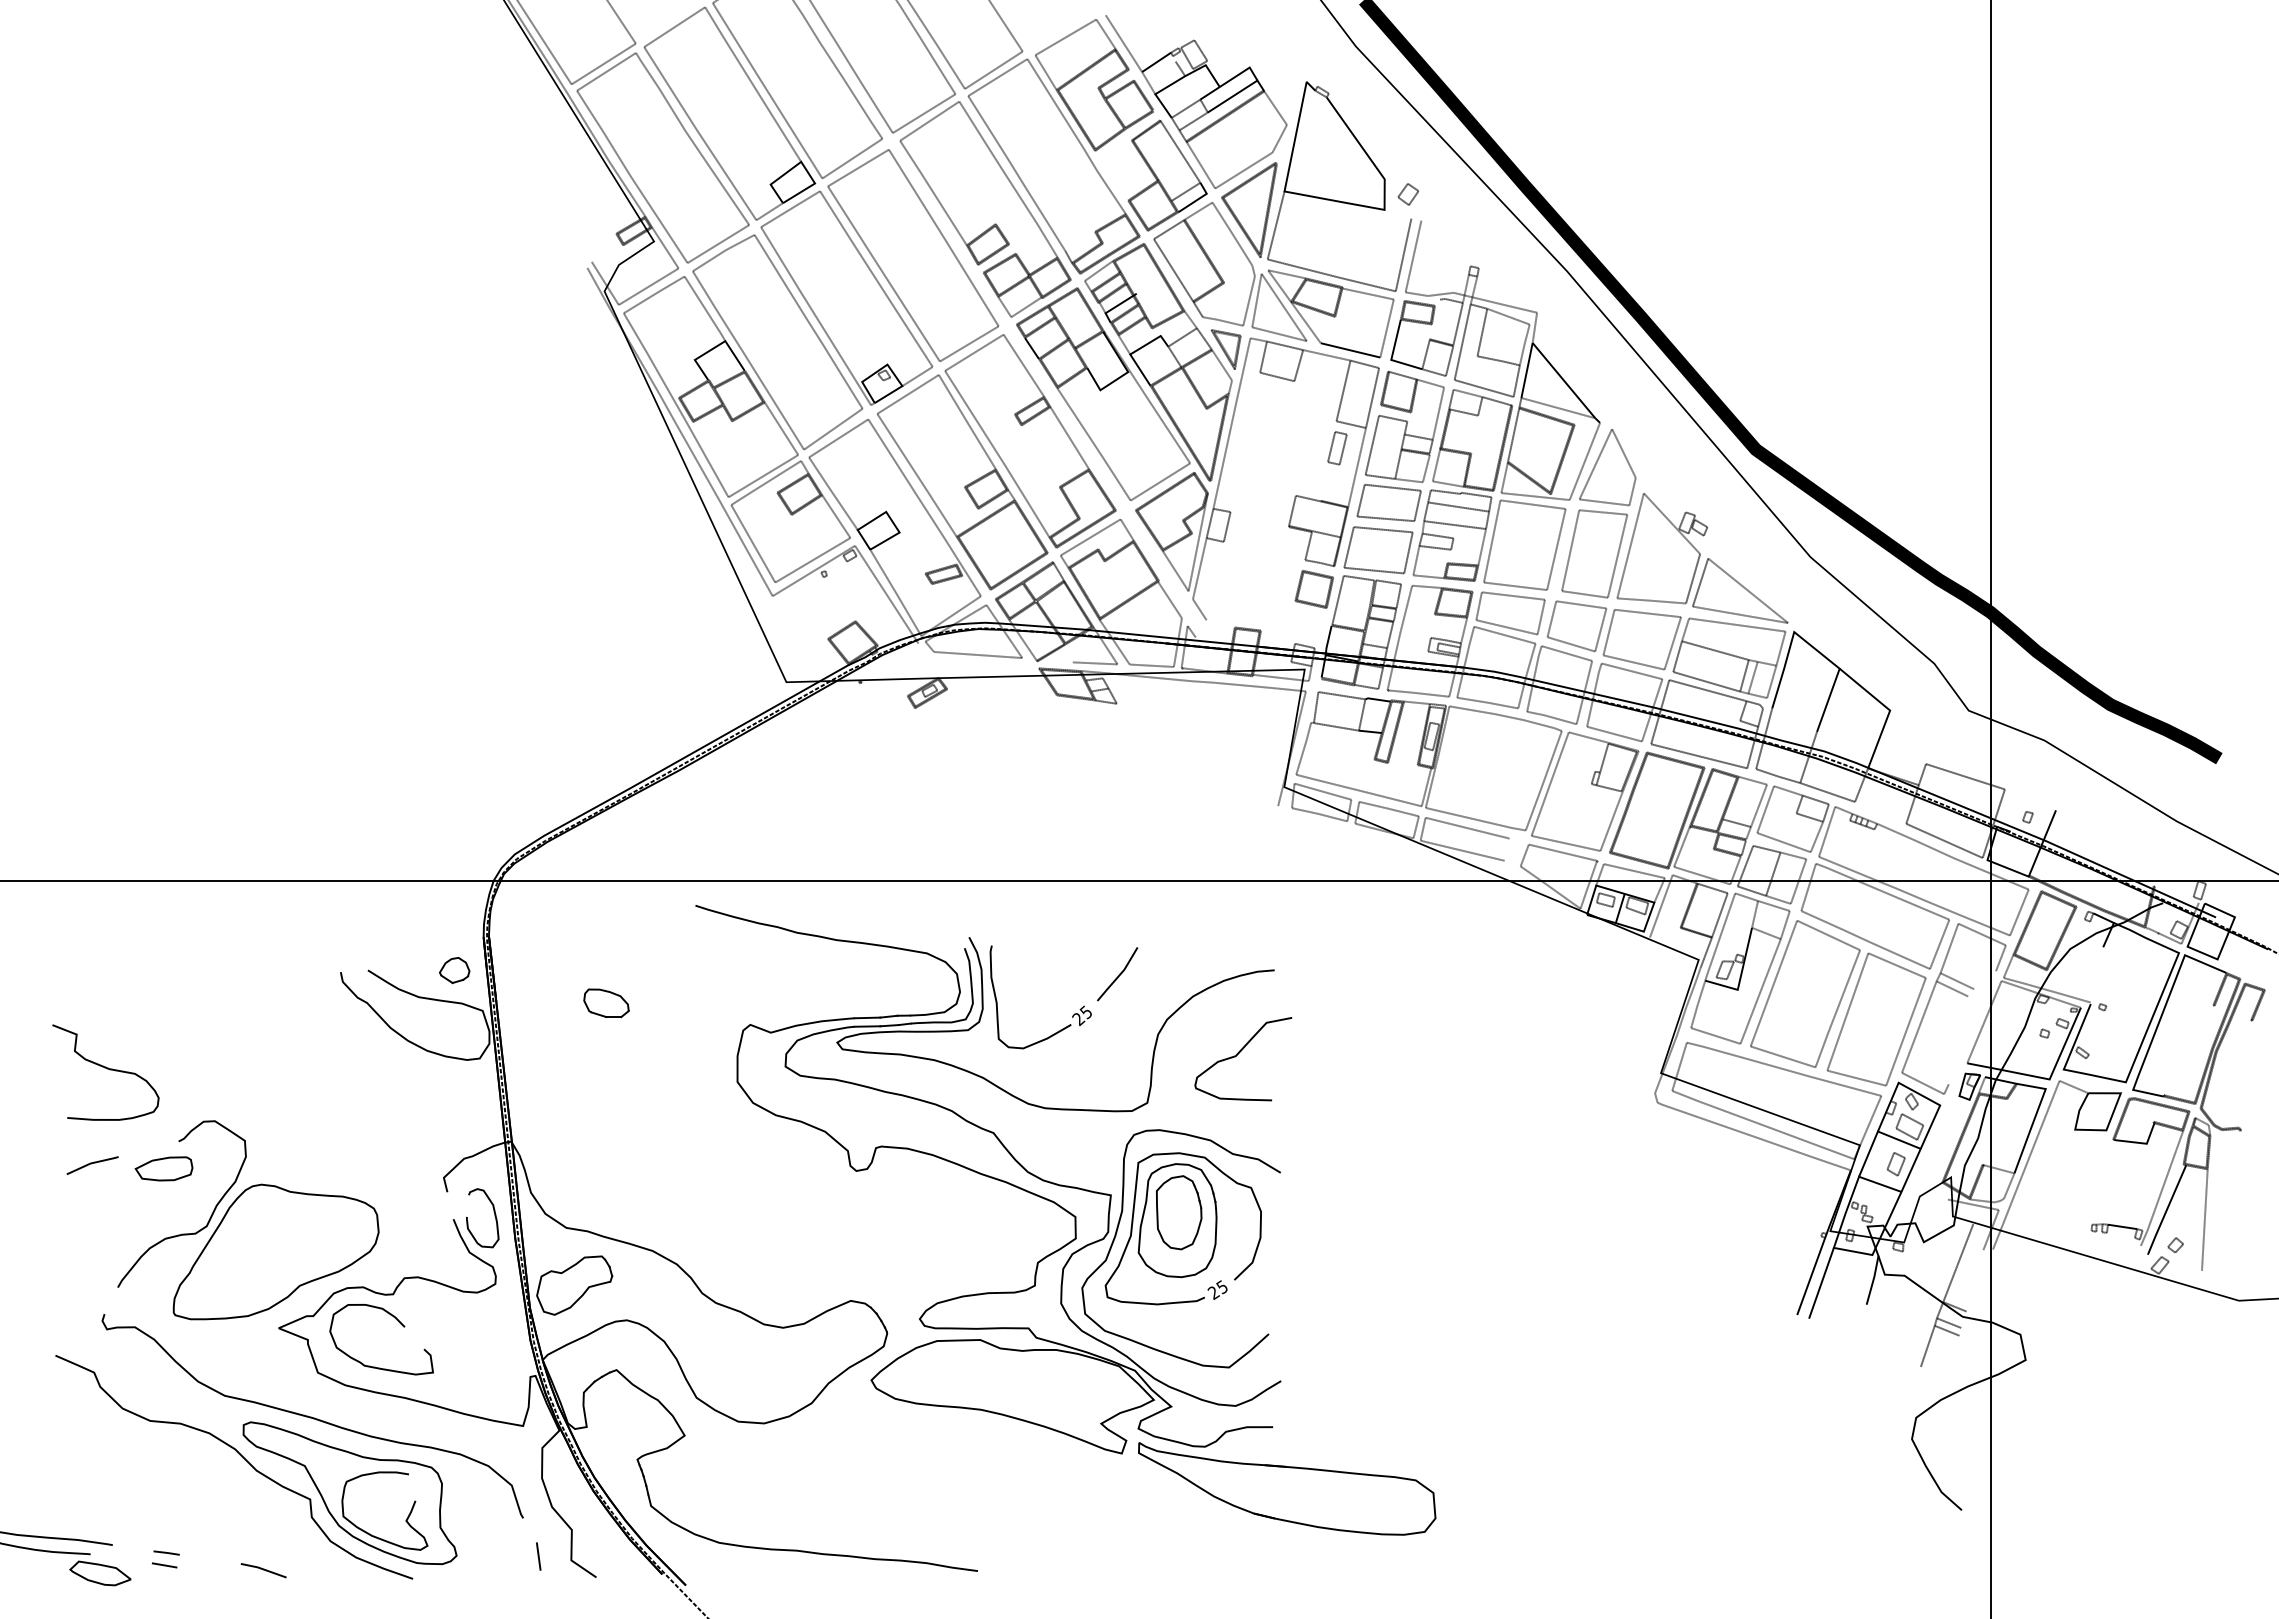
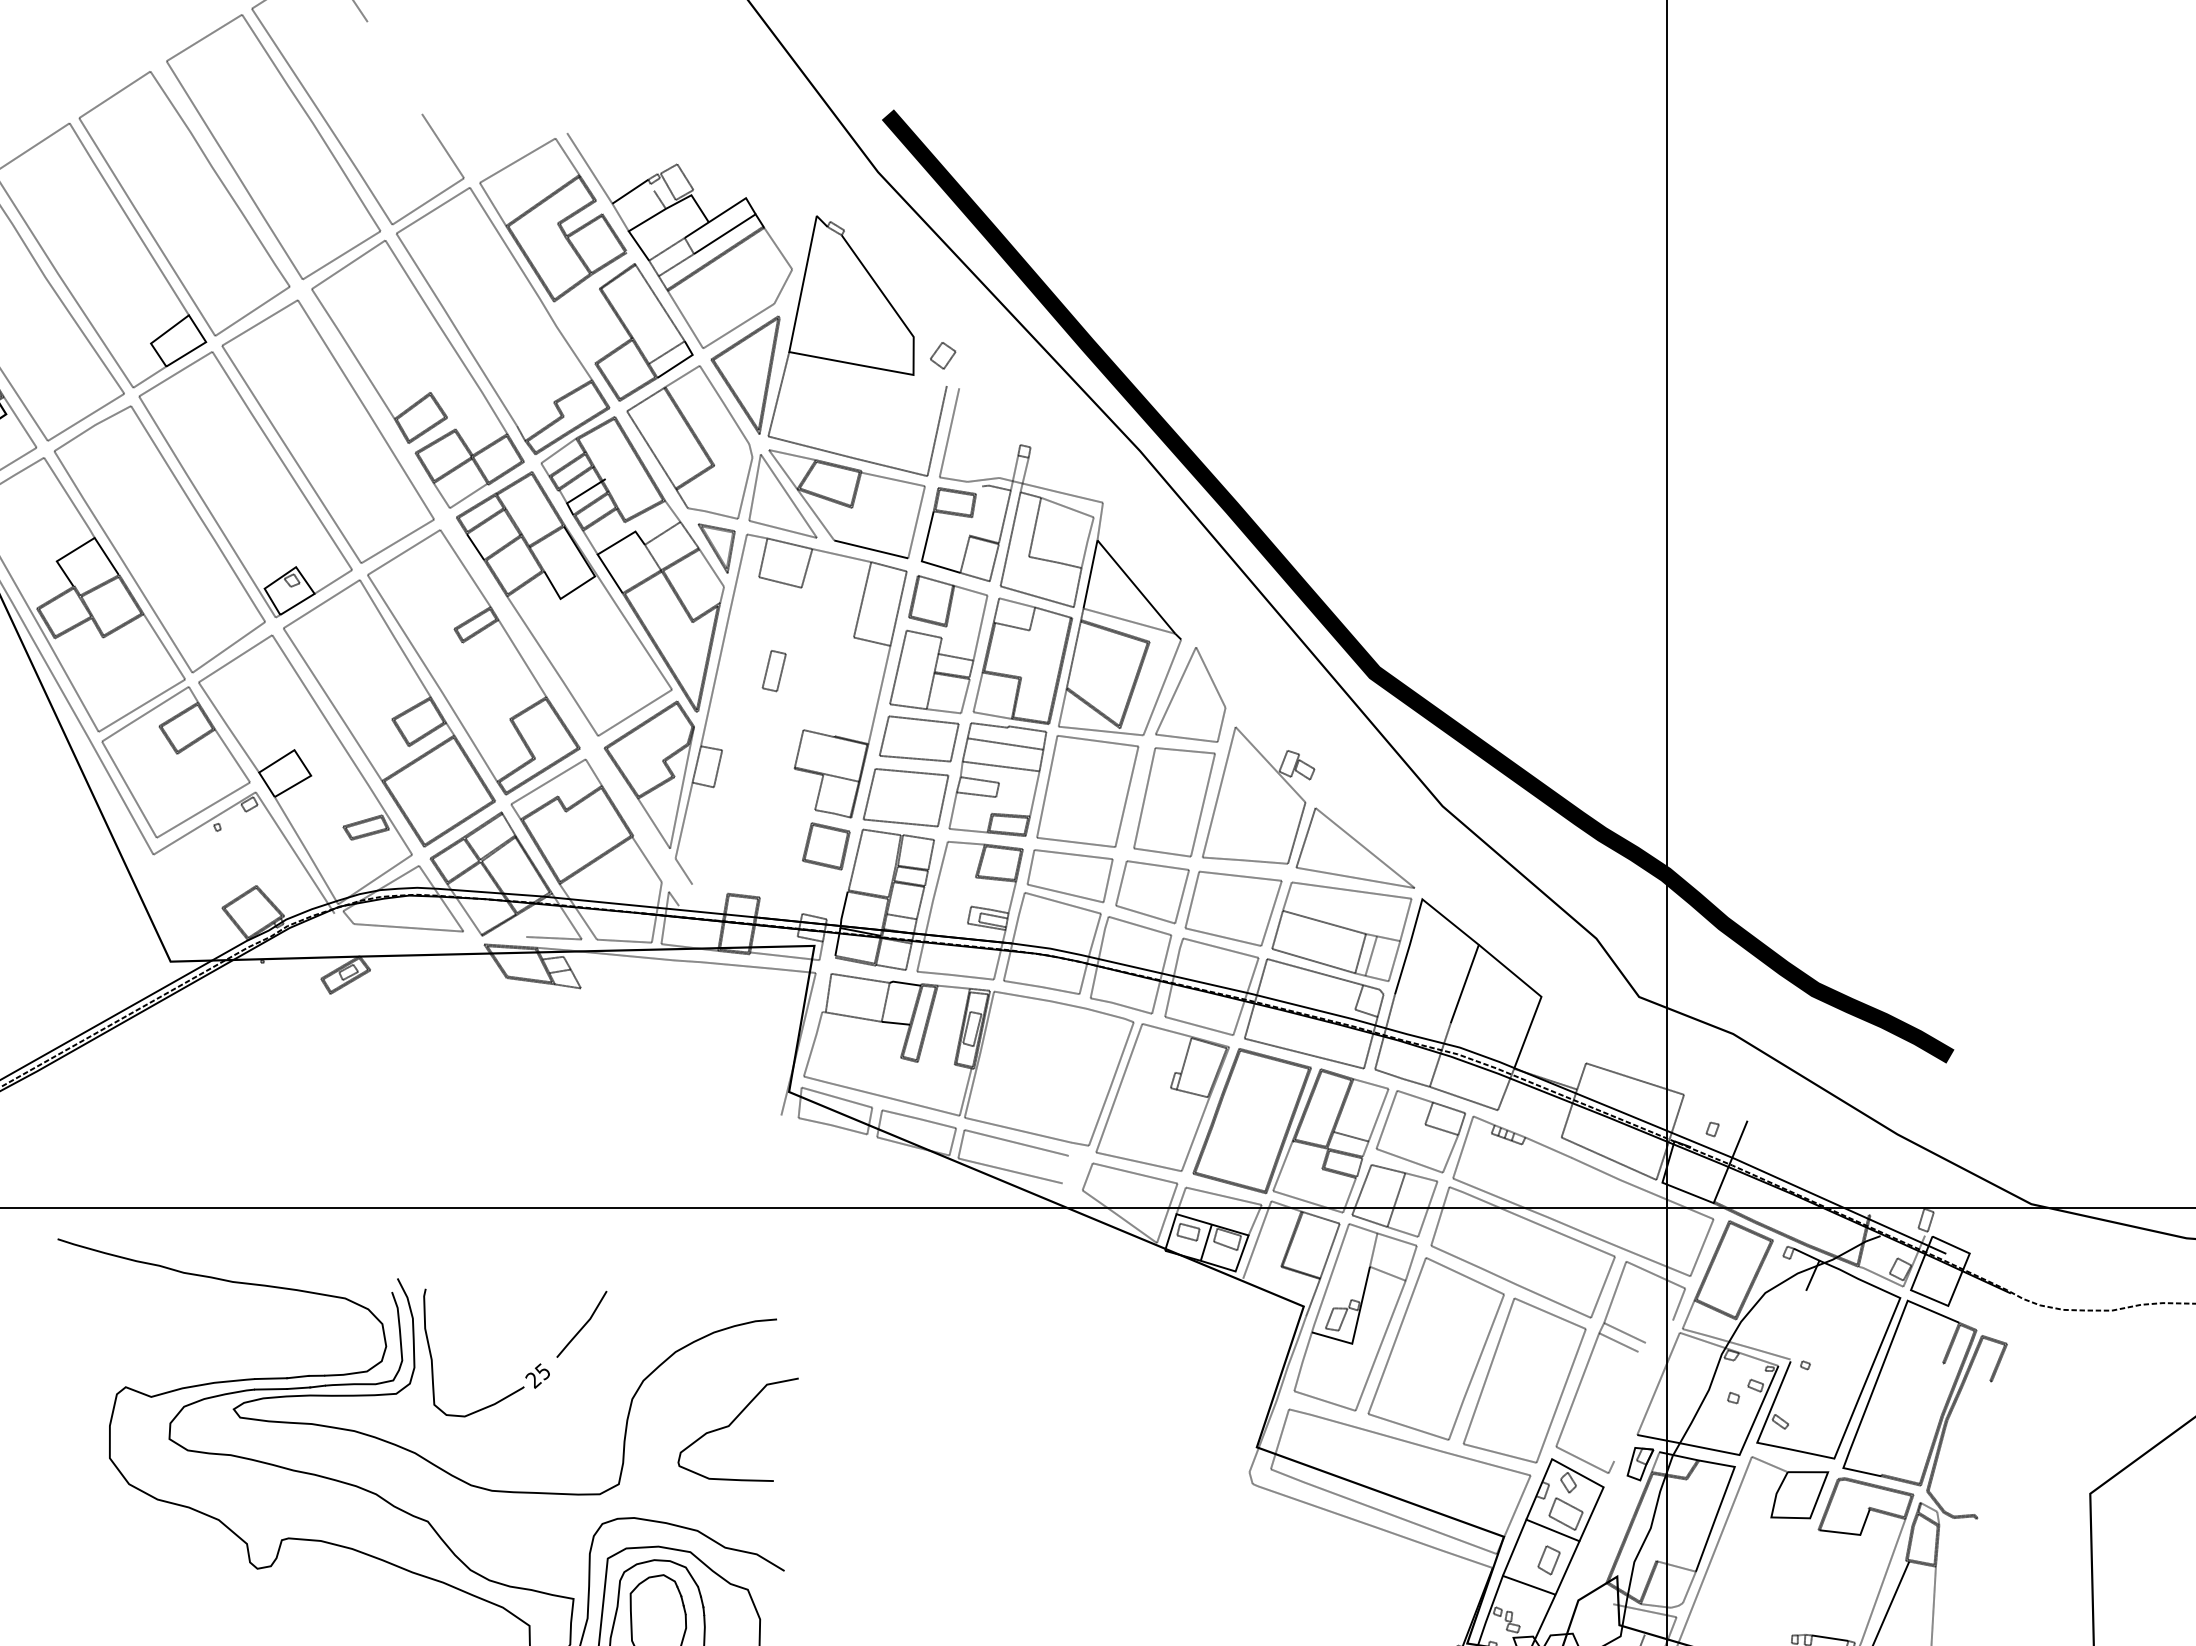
part: (1337, 448) -> (774, 671), moved

